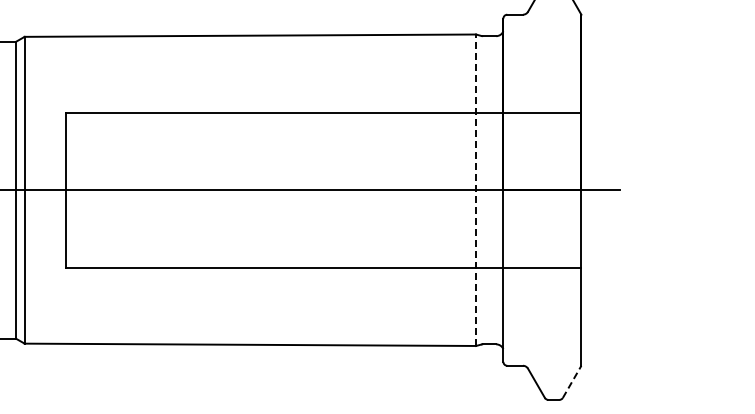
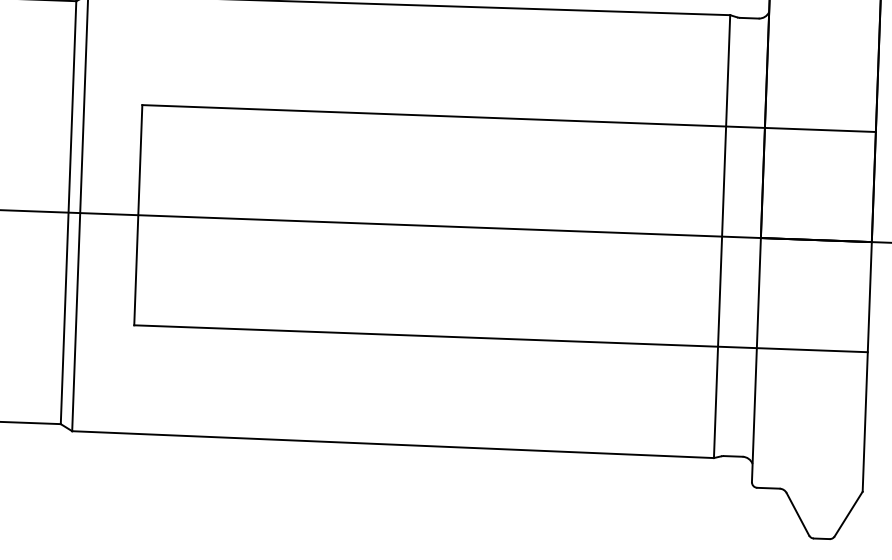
line: (476, 190) -> (722, 236), dashed -> solid
line: (572, 381) -> (849, 513), dashed -> solid

